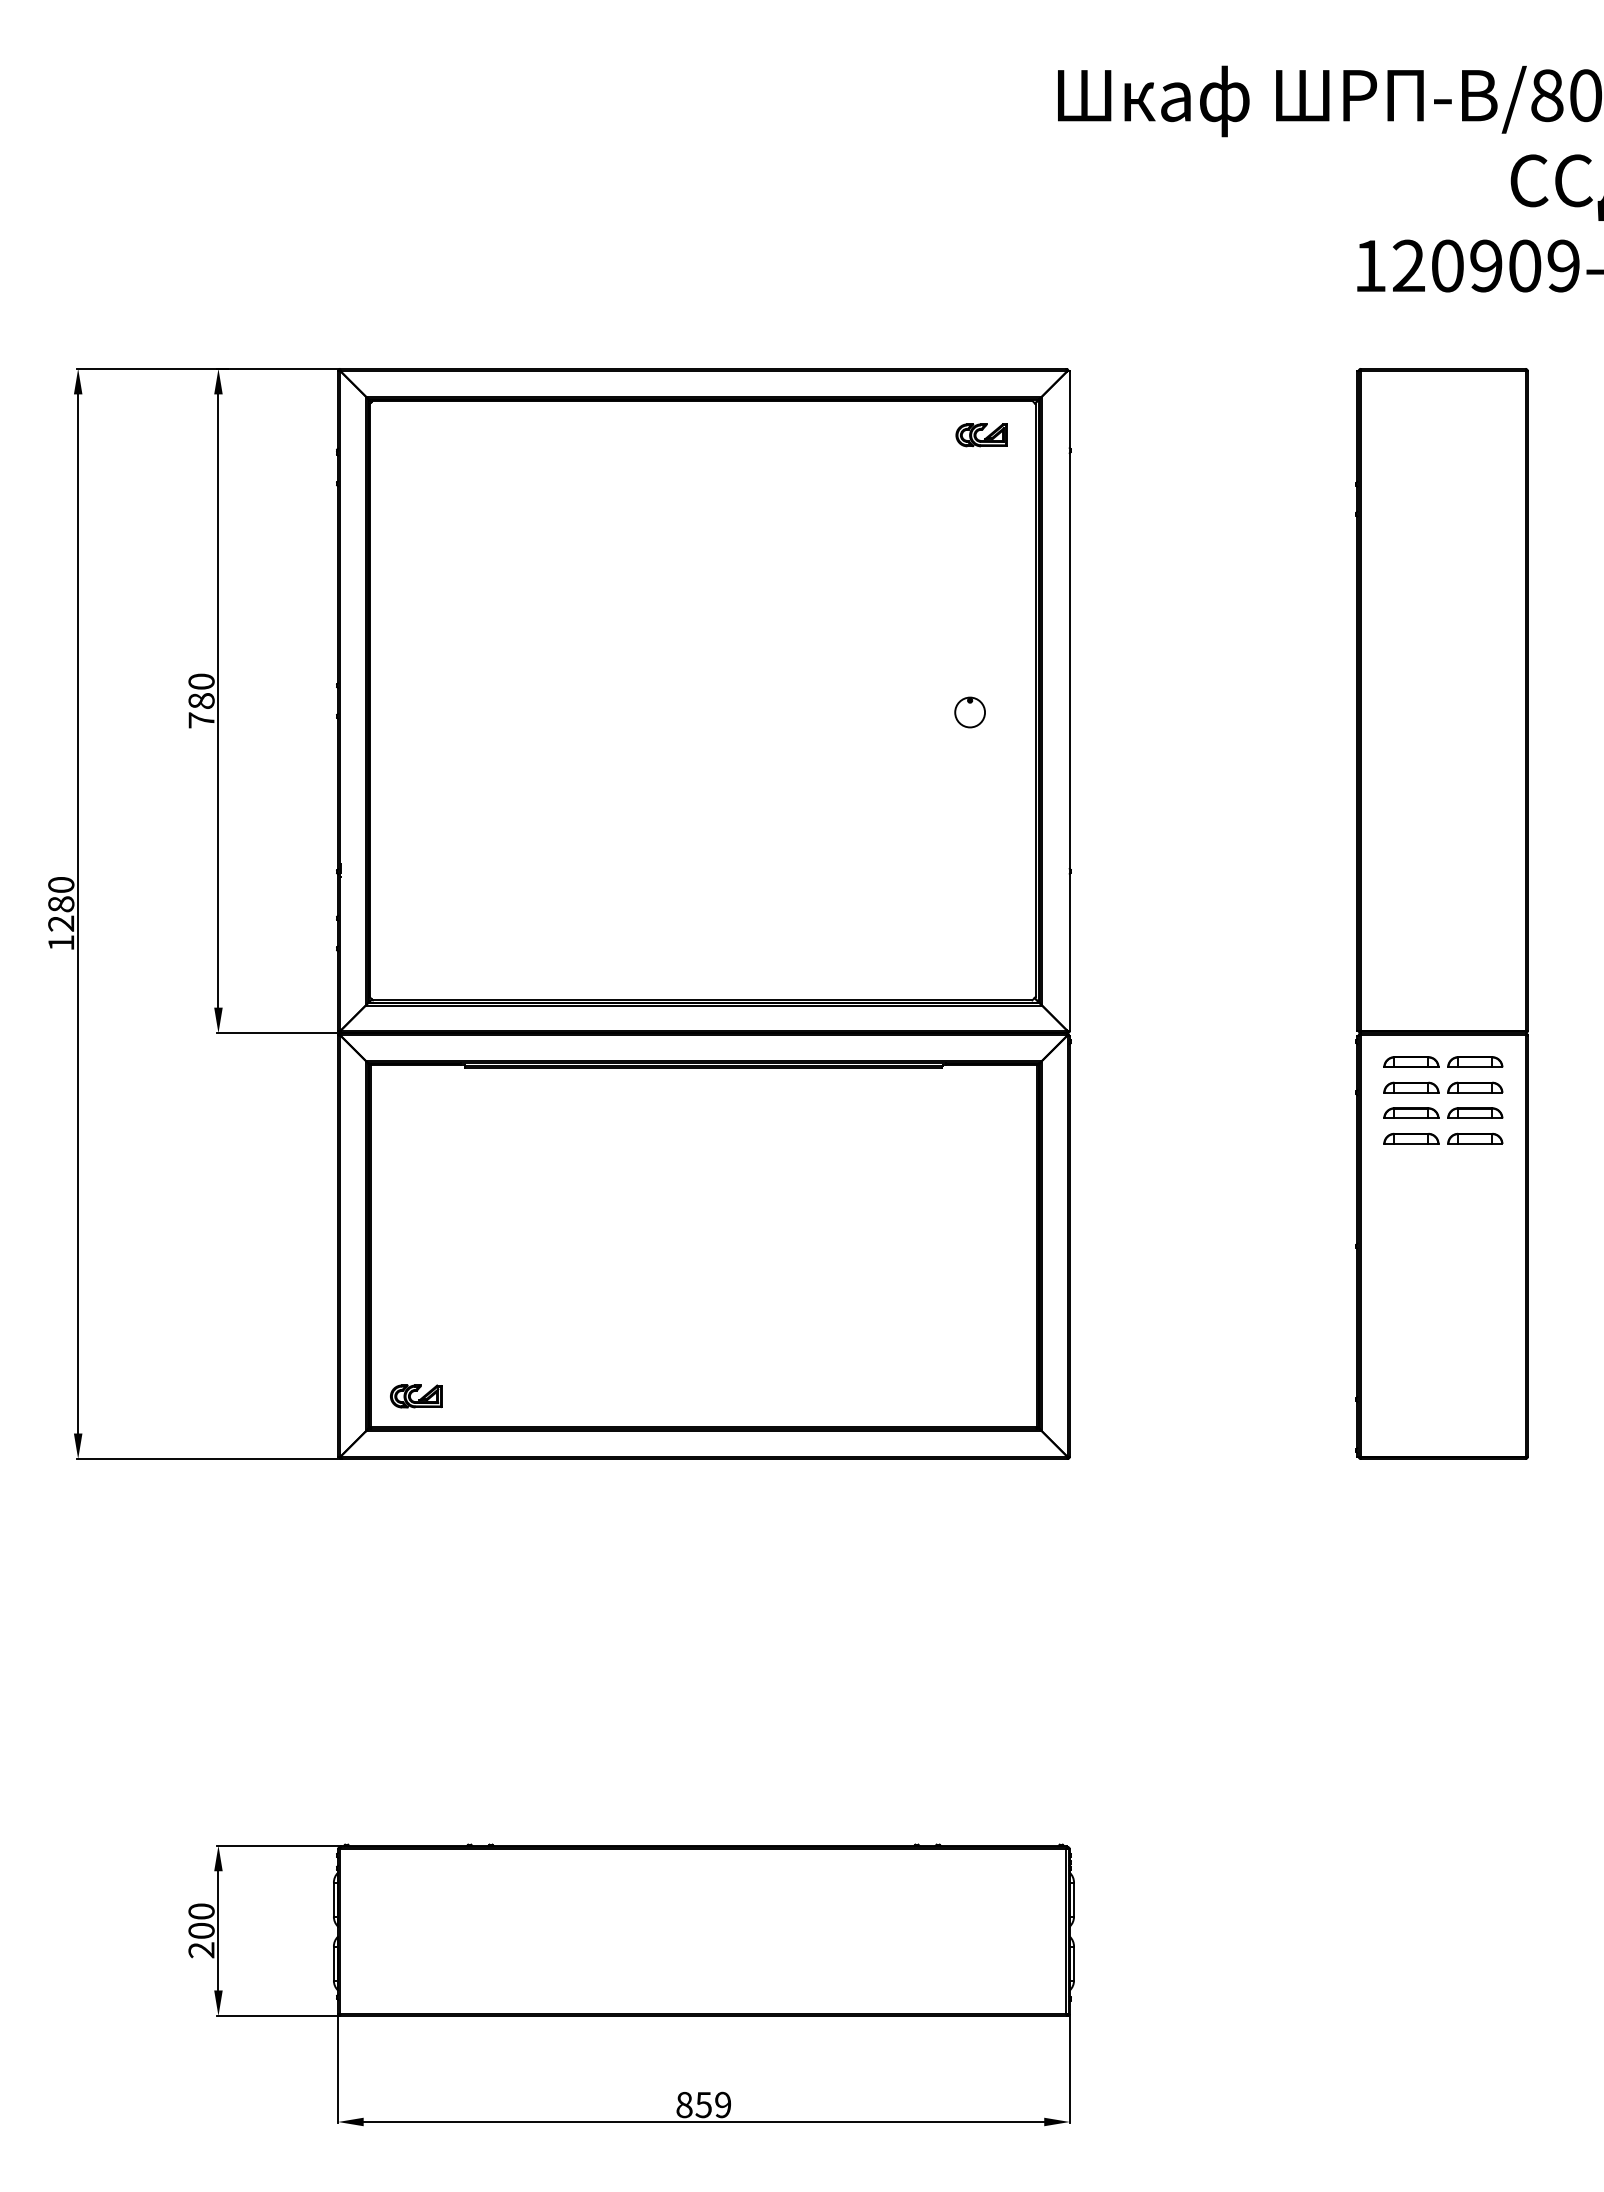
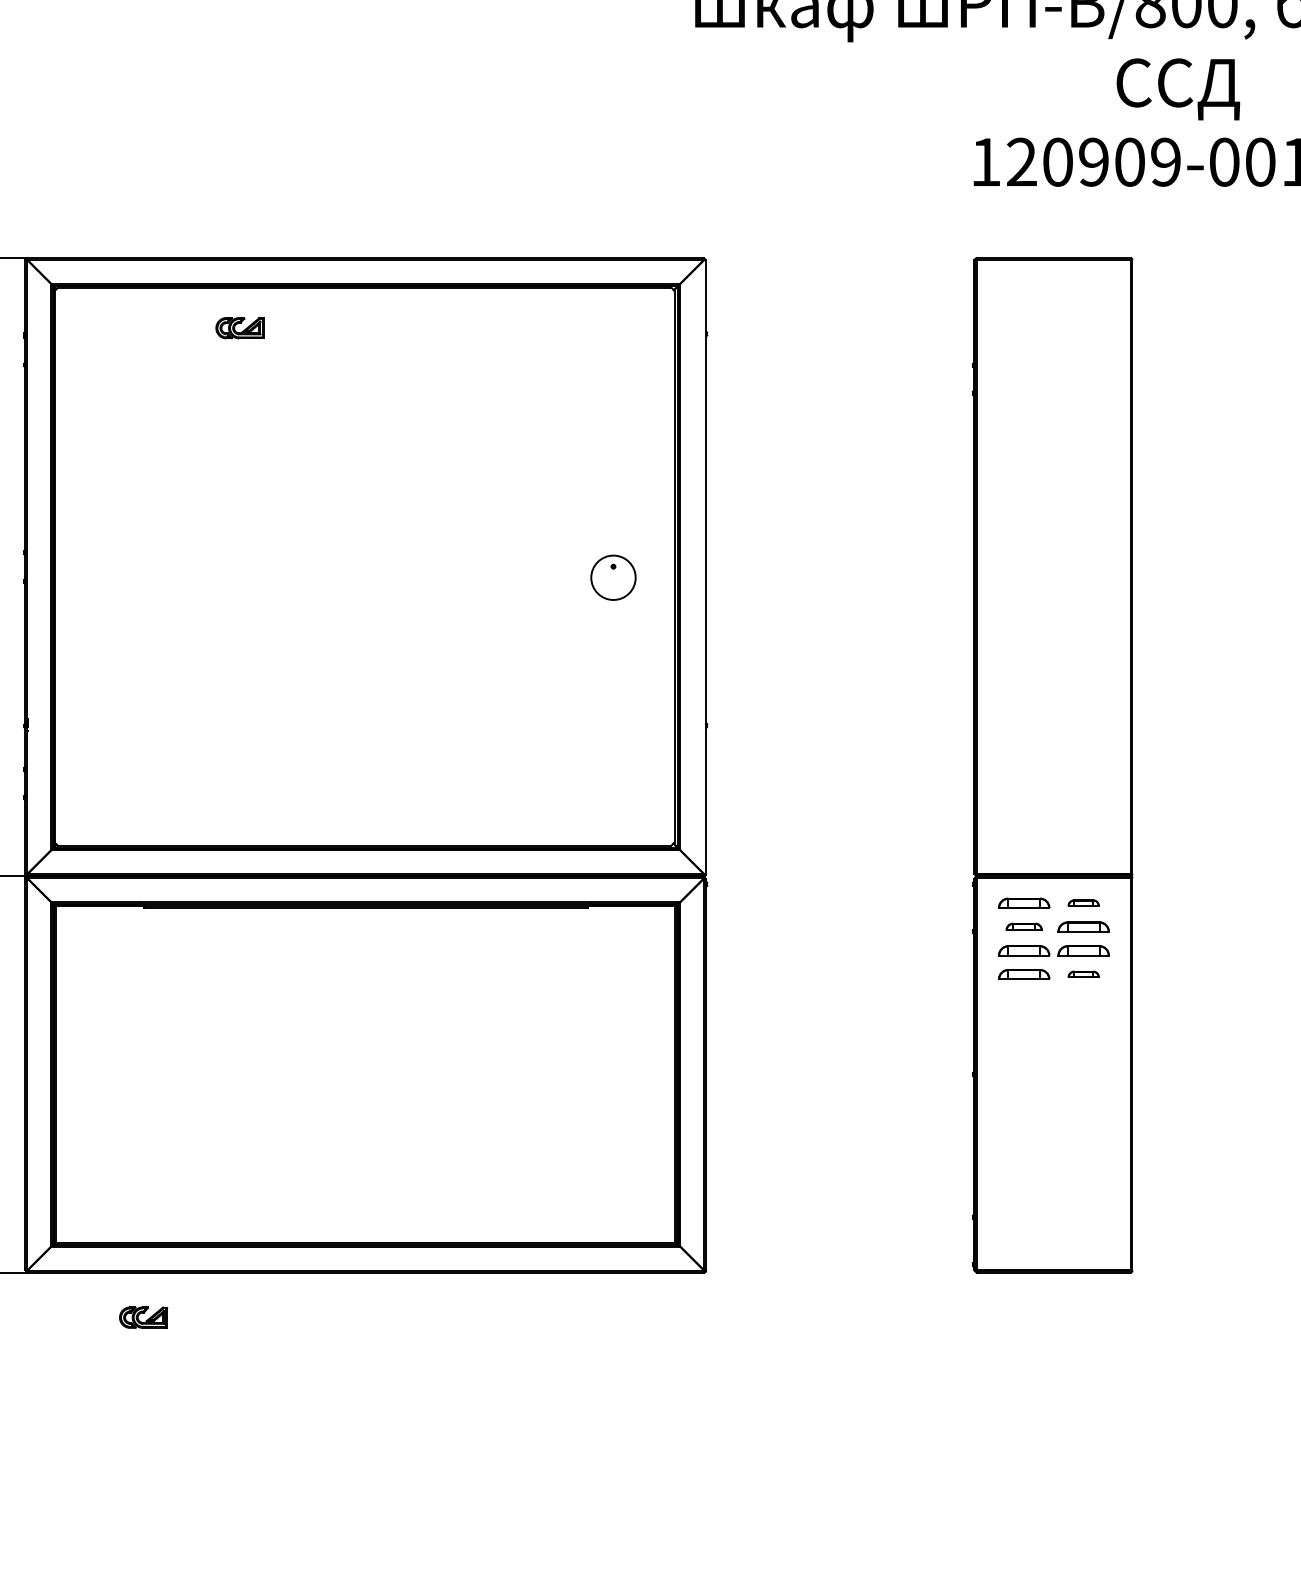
part: (981, 435) -> (239, 328), moved
circle: (970, 712) -> (613, 577), size x1.6
part: (1475, 1061) -> (1083, 902), size x0.6
part: (1411, 1087) -> (1024, 926), size x0.7
part: (1475, 1138) -> (1083, 974), size x0.6
part: (416, 1396) -> (143, 1317), moved

